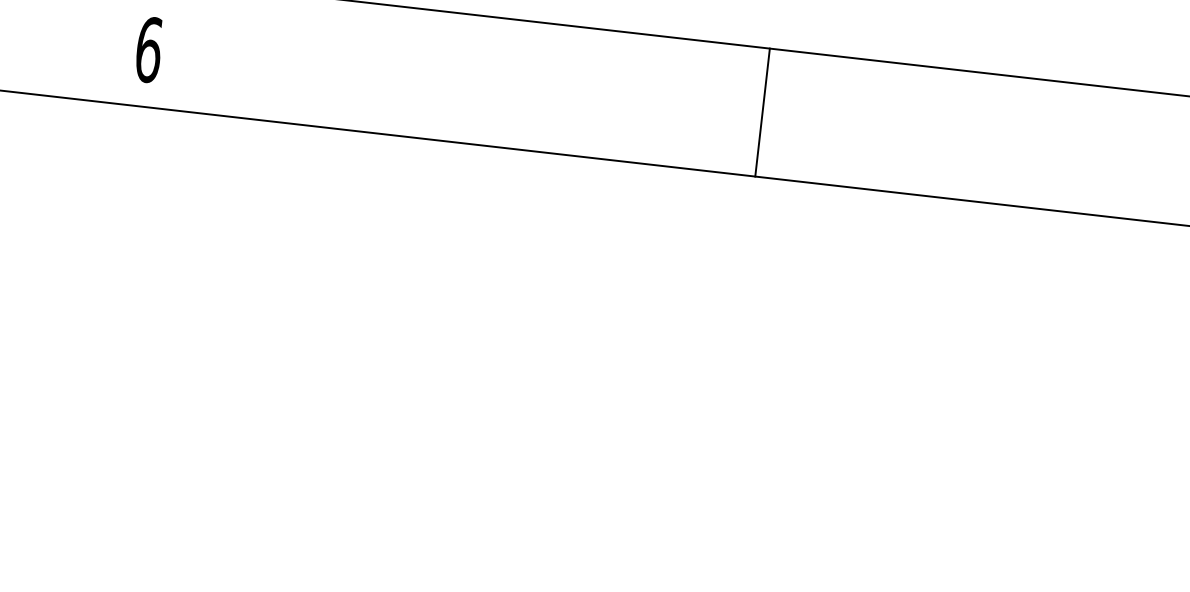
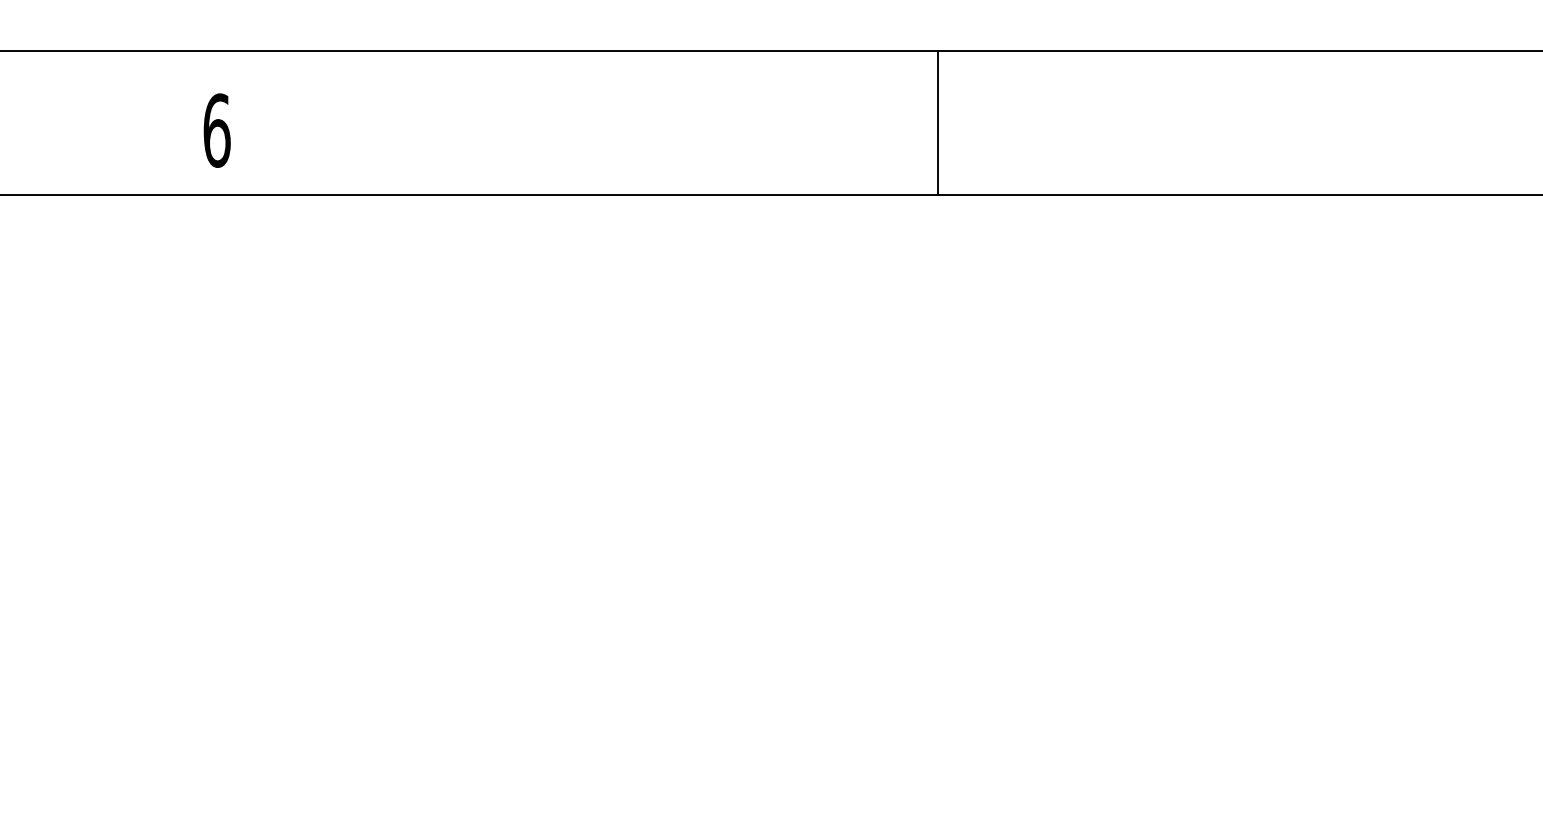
line: (763, 112) -> (938, 122), moved

